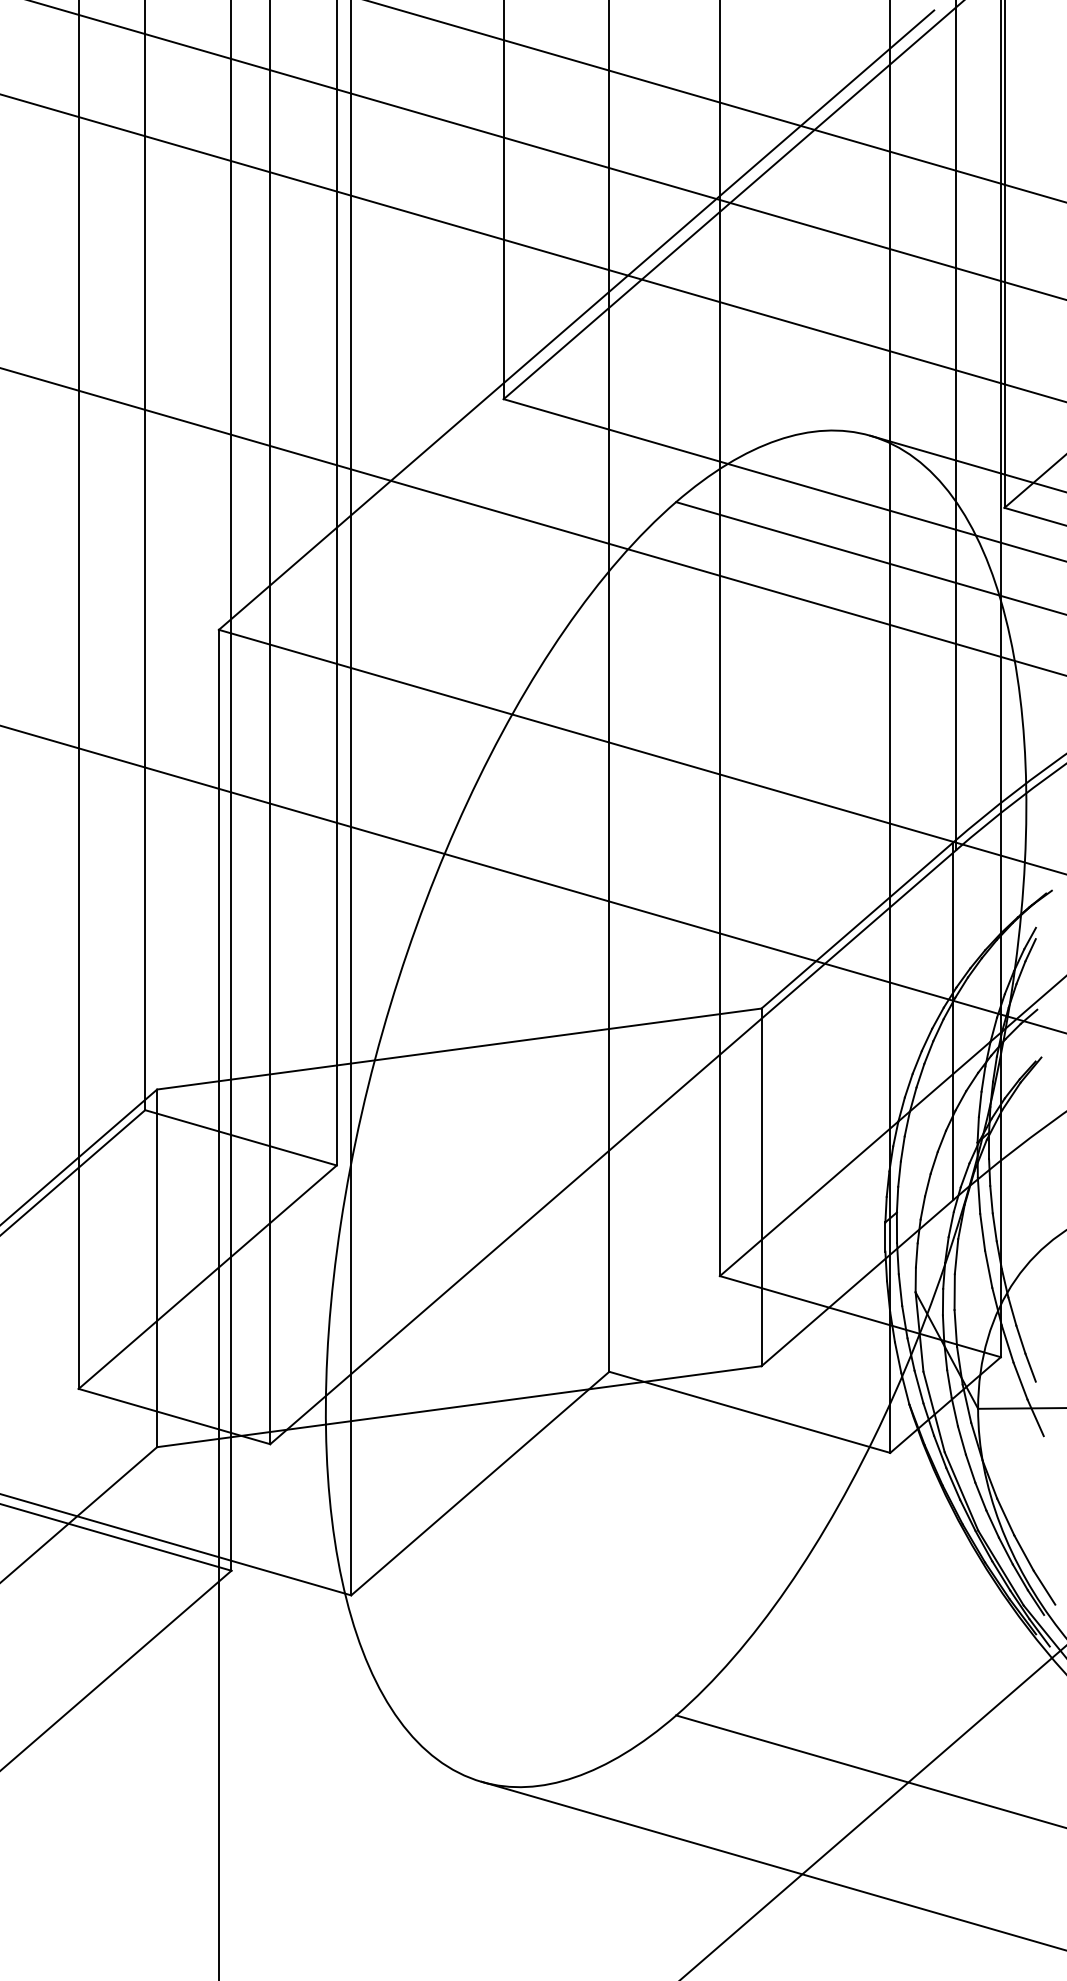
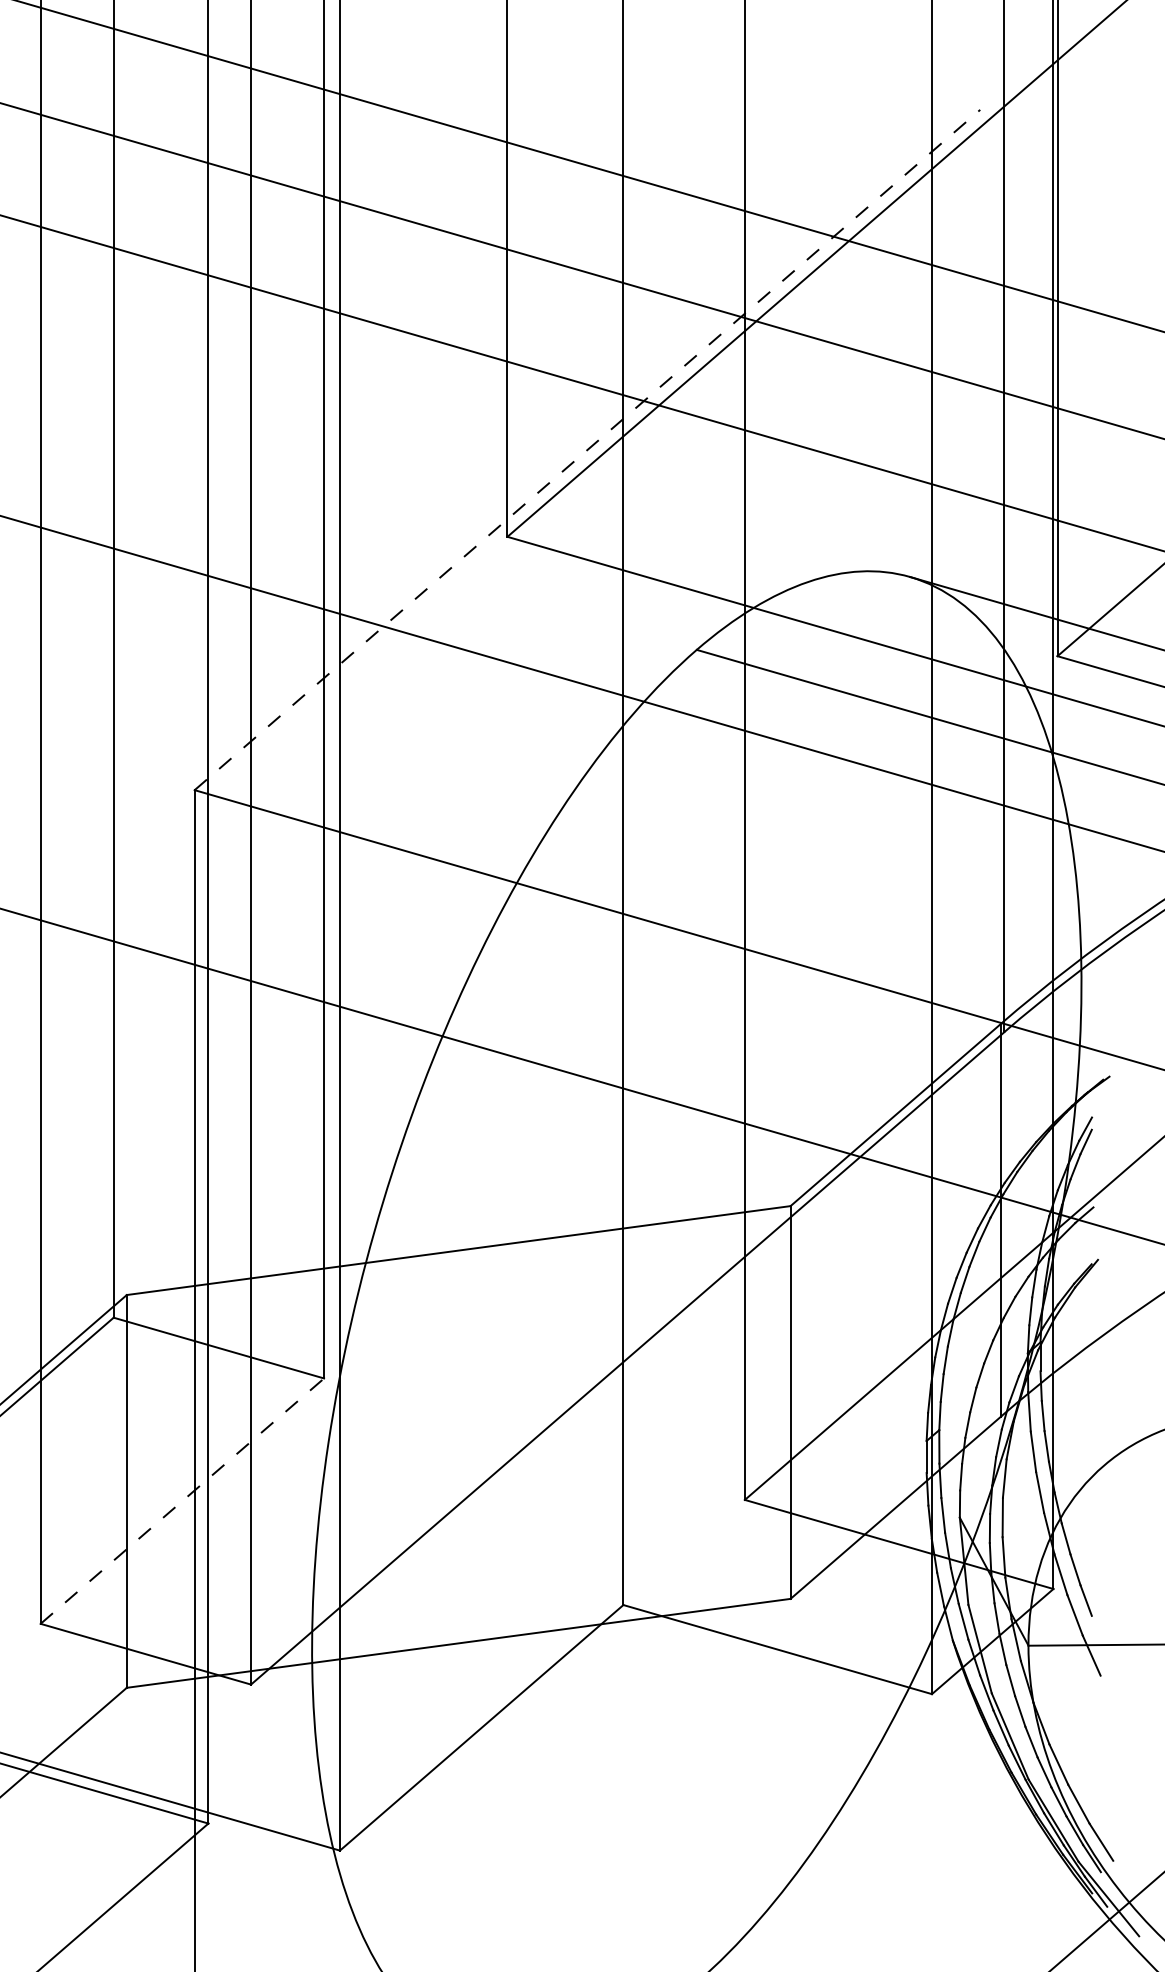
line: (576, 319) -> (587, 449), solid -> dashed
line: (207, 1277) -> (182, 1501), solid -> dashed

